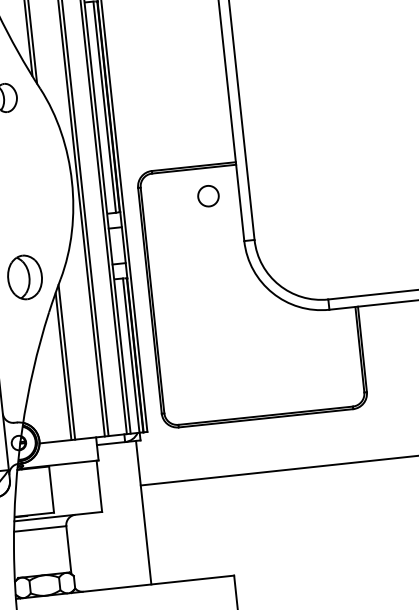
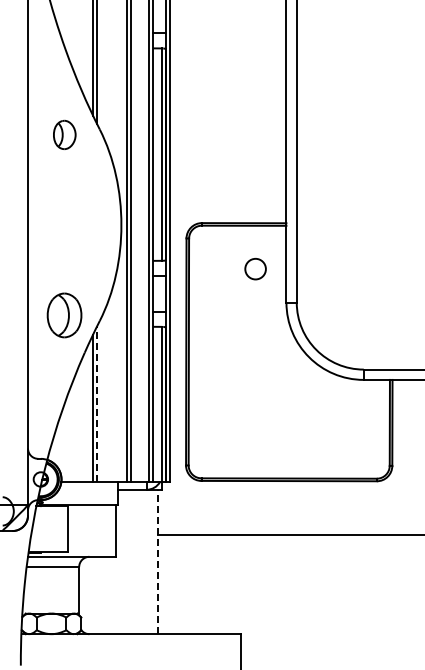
circle: (208, 196) -> (255, 269), moved
line: (67, 362) -> (97, 404), solid -> dashed
line: (143, 512) -> (157, 561), solid -> dashed

